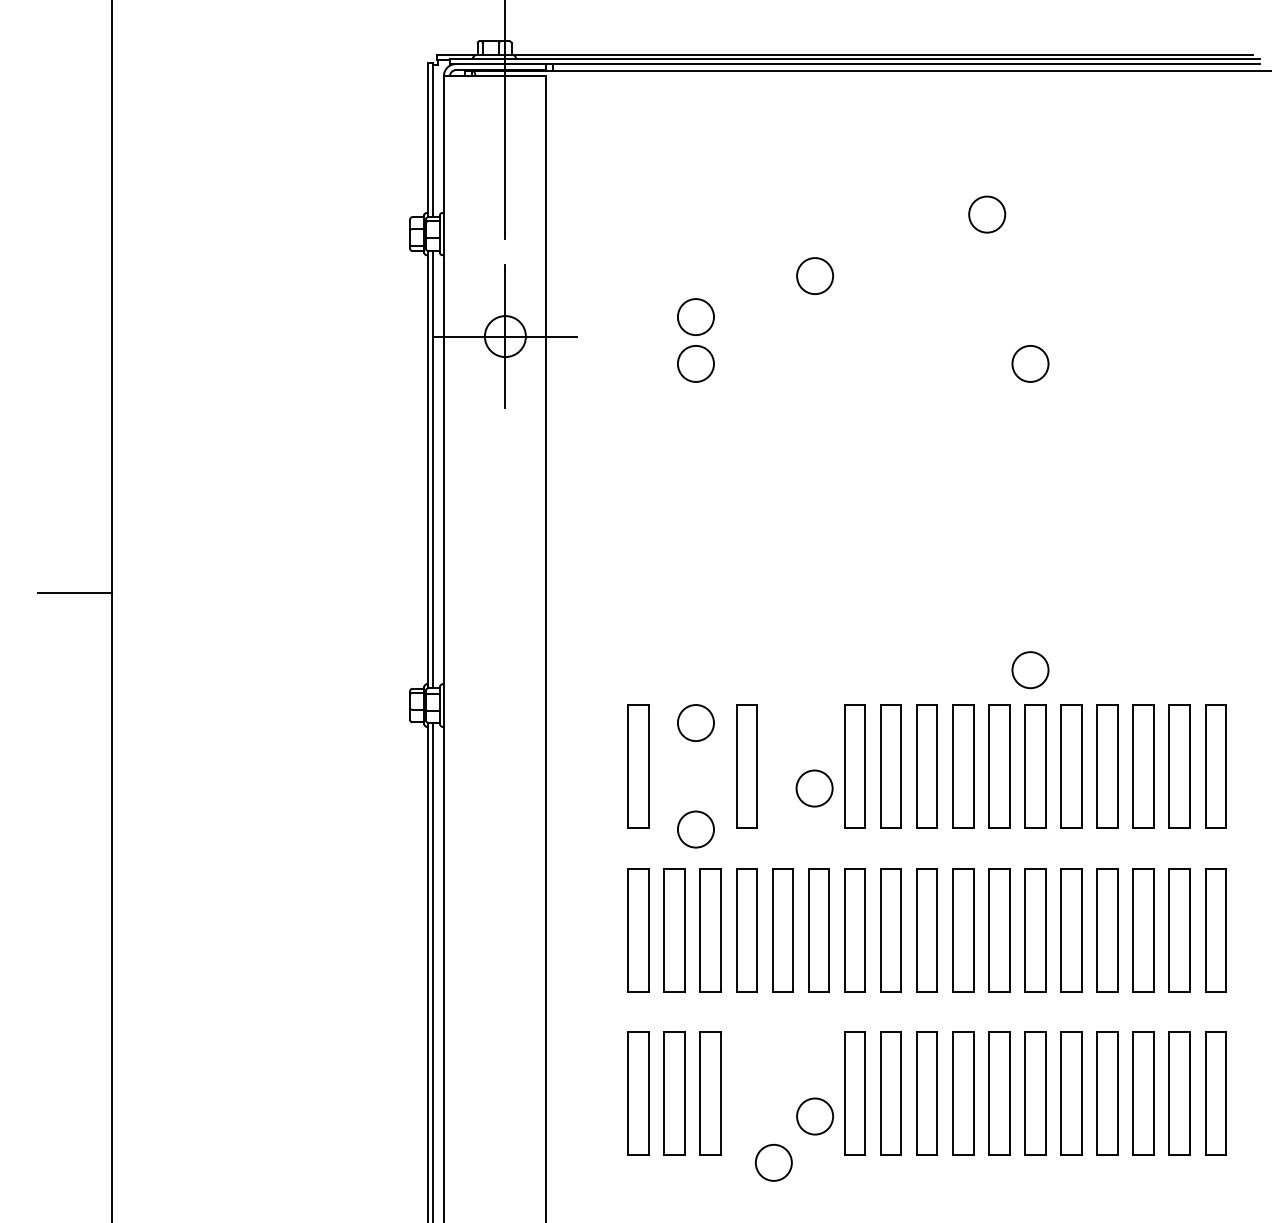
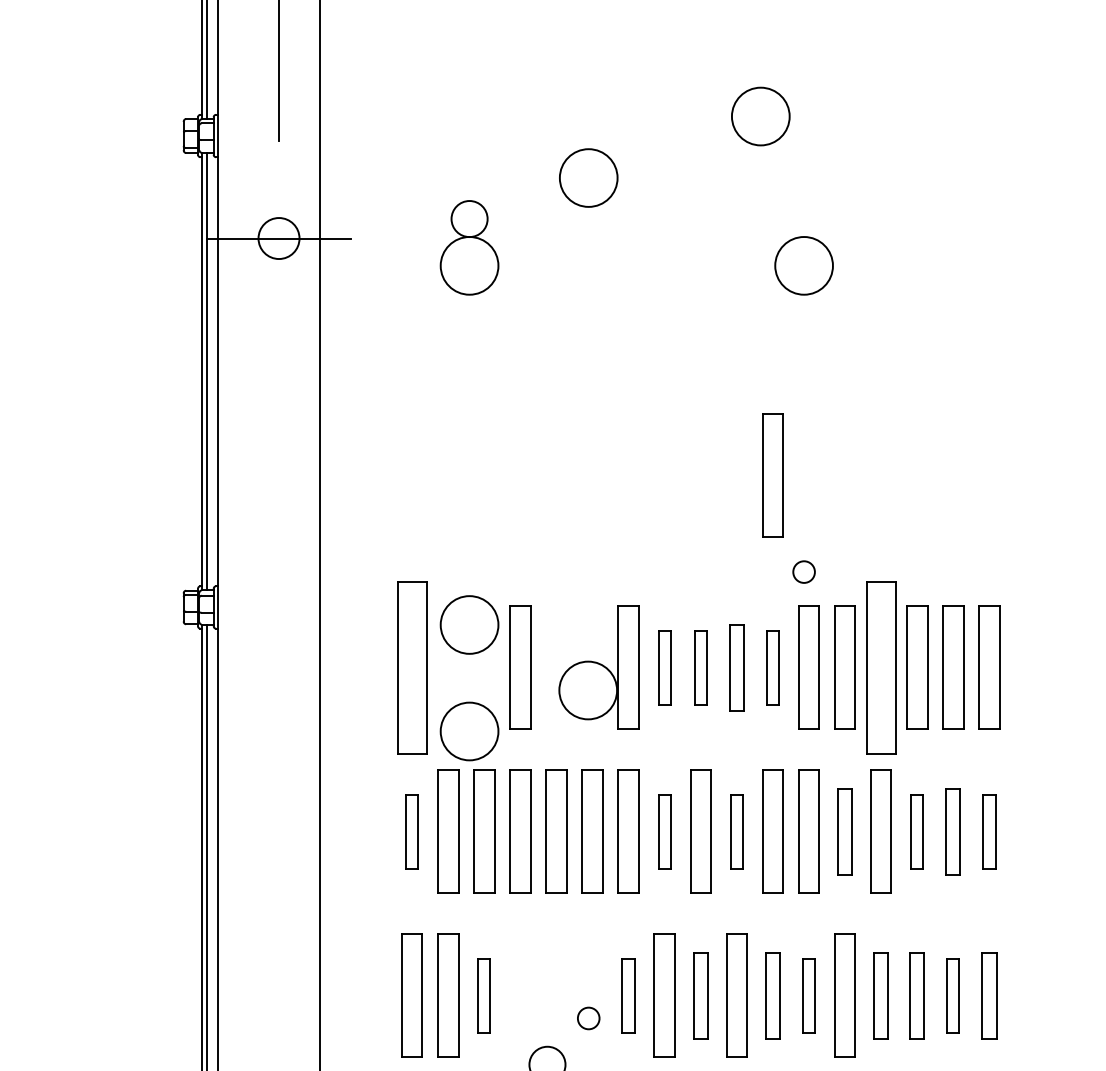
circle: (987, 214) -> (761, 116), size x1.6
circle: (815, 276) -> (589, 178), size x1.6
line: (505, 336) -> (279, 238), removed
circle: (695, 363) -> (469, 265), size x1.6
circle: (1030, 363) -> (804, 265), size x1.6
part: (999, 574) -> (773, 476), added
circle: (1030, 670) -> (804, 572), size x0.6
circle: (695, 723) -> (469, 625), size x1.6
part: (638, 766) -> (412, 668), size x1.4
part: (890, 766) -> (664, 668), size x0.6
part: (926, 766) -> (700, 668), size x0.6
part: (963, 766) -> (737, 668), size x0.7
part: (999, 766) -> (773, 668), size x0.6
part: (1107, 766) -> (881, 668), size x1.4
circle: (814, 788) -> (588, 690), size x1.6
circle: (695, 829) -> (469, 731), size x1.6
part: (638, 930) -> (412, 832), size x0.6
part: (890, 930) -> (664, 832), size x0.6
part: (963, 930) -> (737, 832), size x0.6
part: (1071, 930) -> (845, 832), size x0.7
part: (1143, 930) -> (917, 832), size x0.6
part: (1179, 930) -> (953, 832), size x0.7
part: (1215, 930) -> (989, 832), size x0.6
part: (710, 1093) -> (484, 995), size x0.6
part: (854, 1093) -> (628, 995), size x0.6
part: (926, 1093) -> (700, 995), size x0.7
part: (999, 1093) -> (773, 995), size x0.7
part: (1035, 1093) -> (809, 995), size x0.6
part: (1107, 1093) -> (881, 995), size x0.7
part: (1143, 1093) -> (917, 995), size x0.7
part: (1179, 1093) -> (953, 995), size x0.6
part: (1215, 1093) -> (989, 995), size x0.7
circle: (815, 1116) -> (589, 1018), size x0.6

